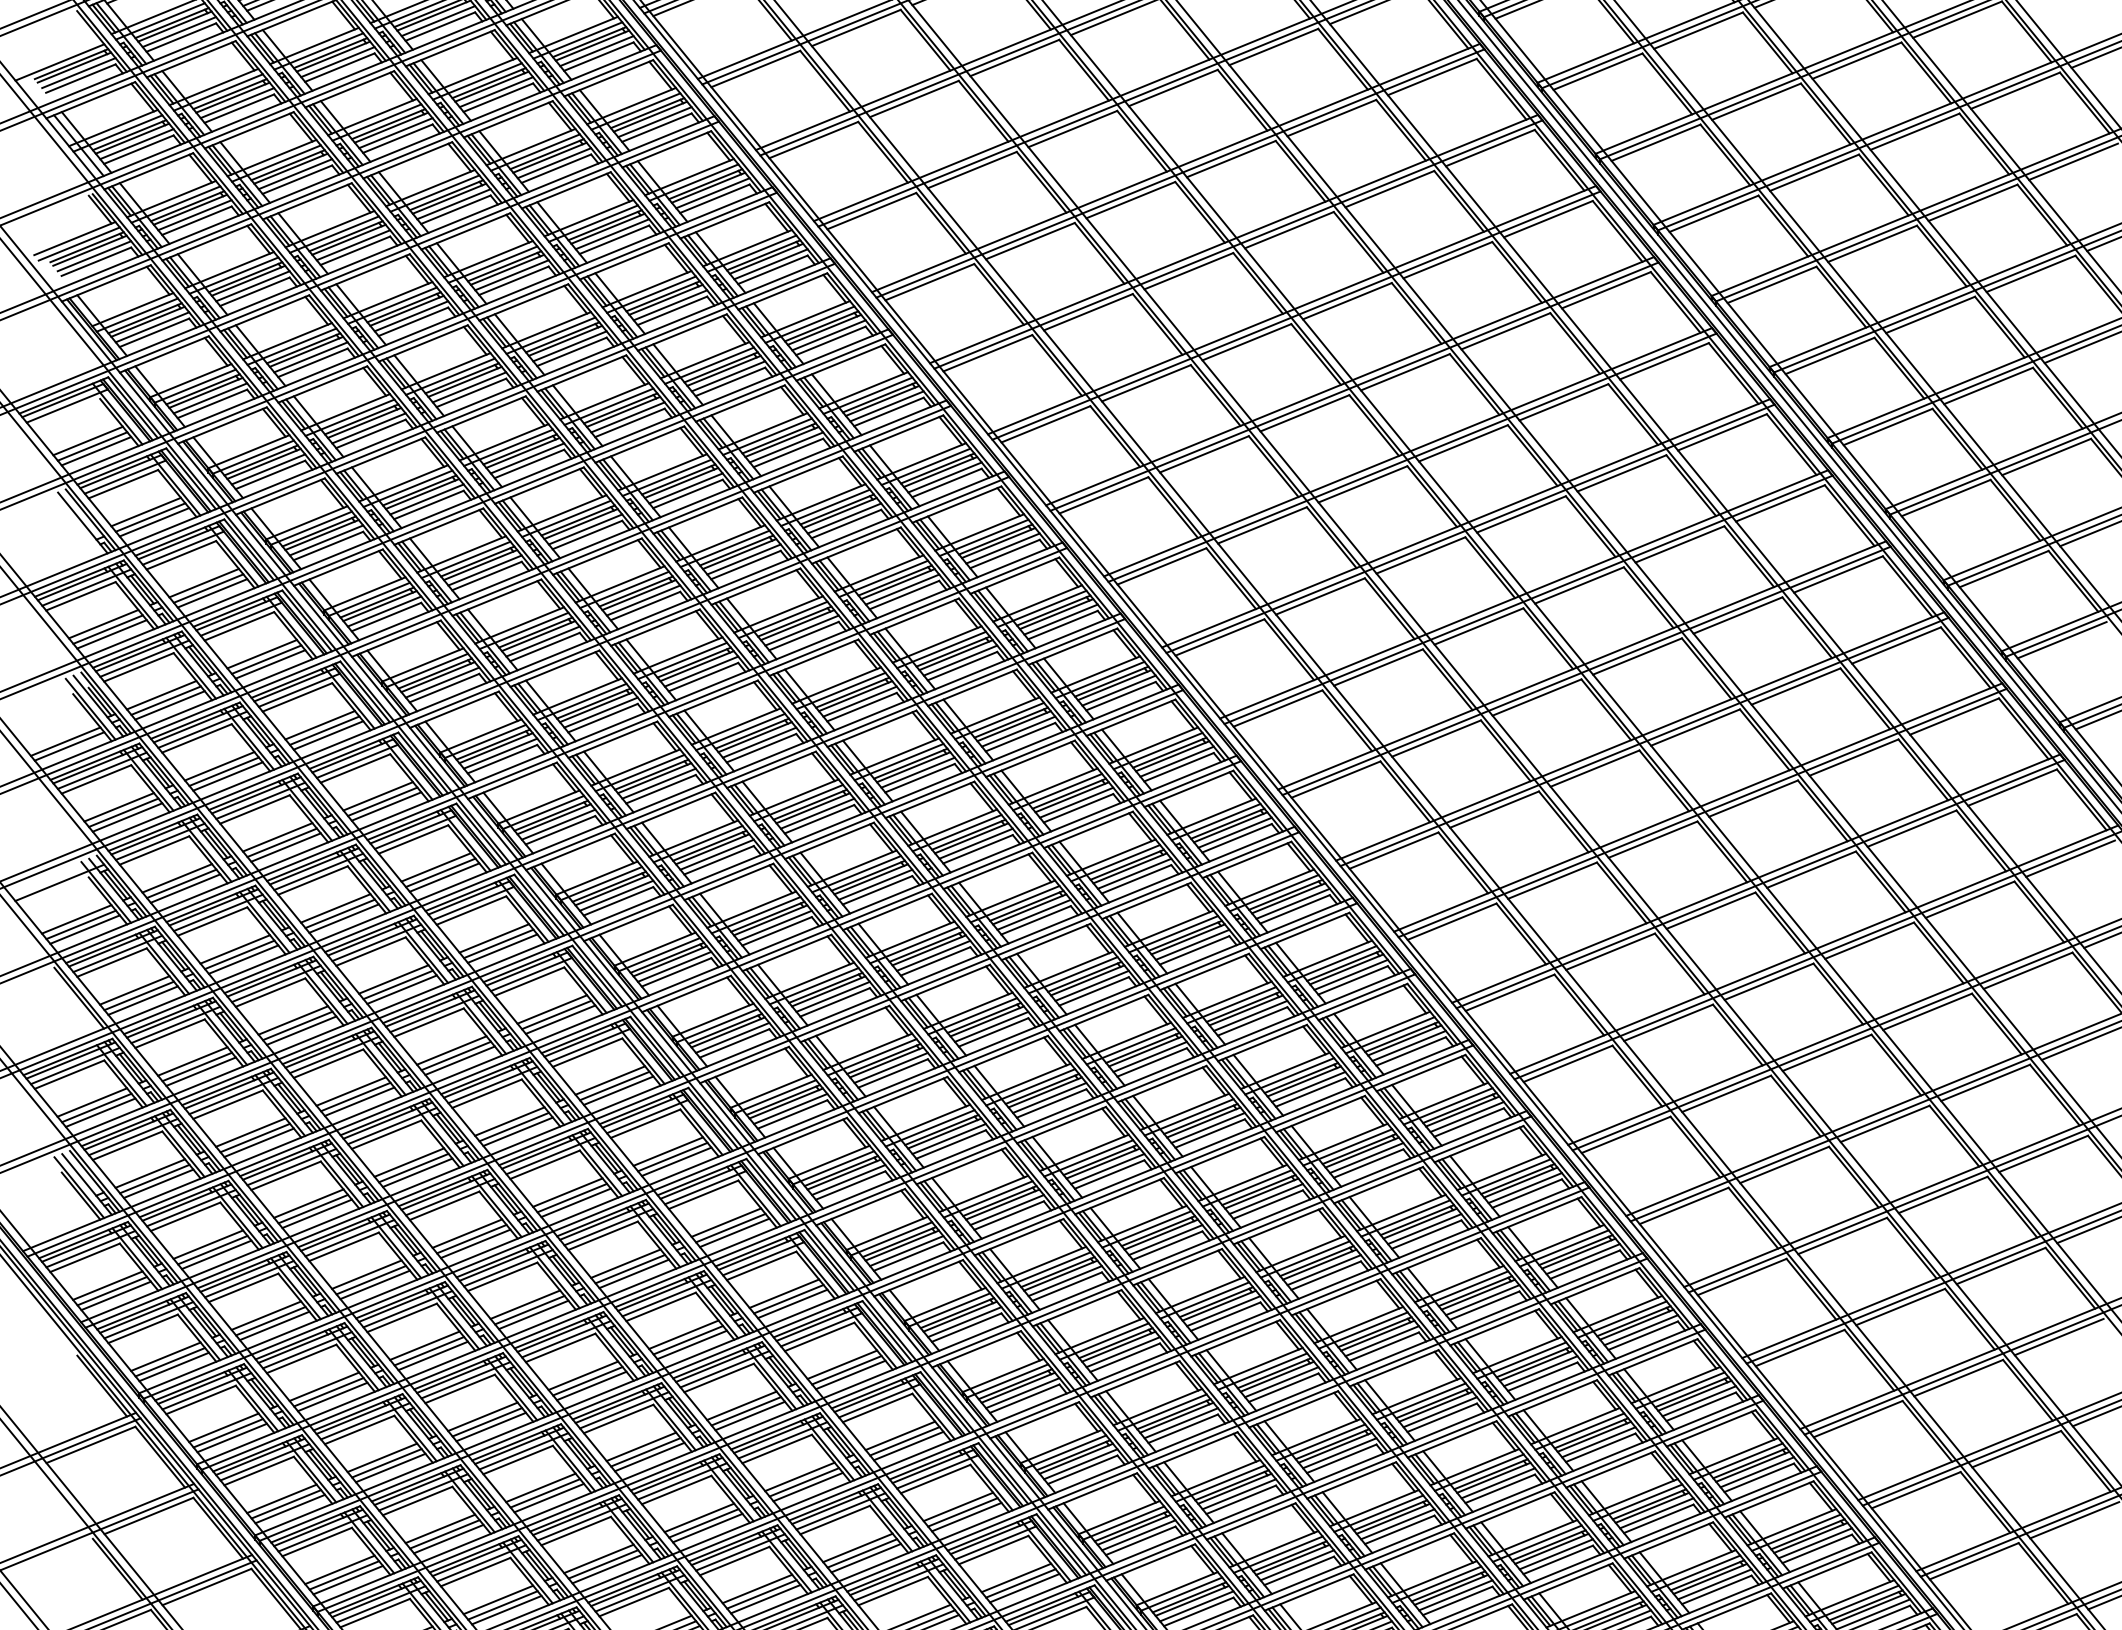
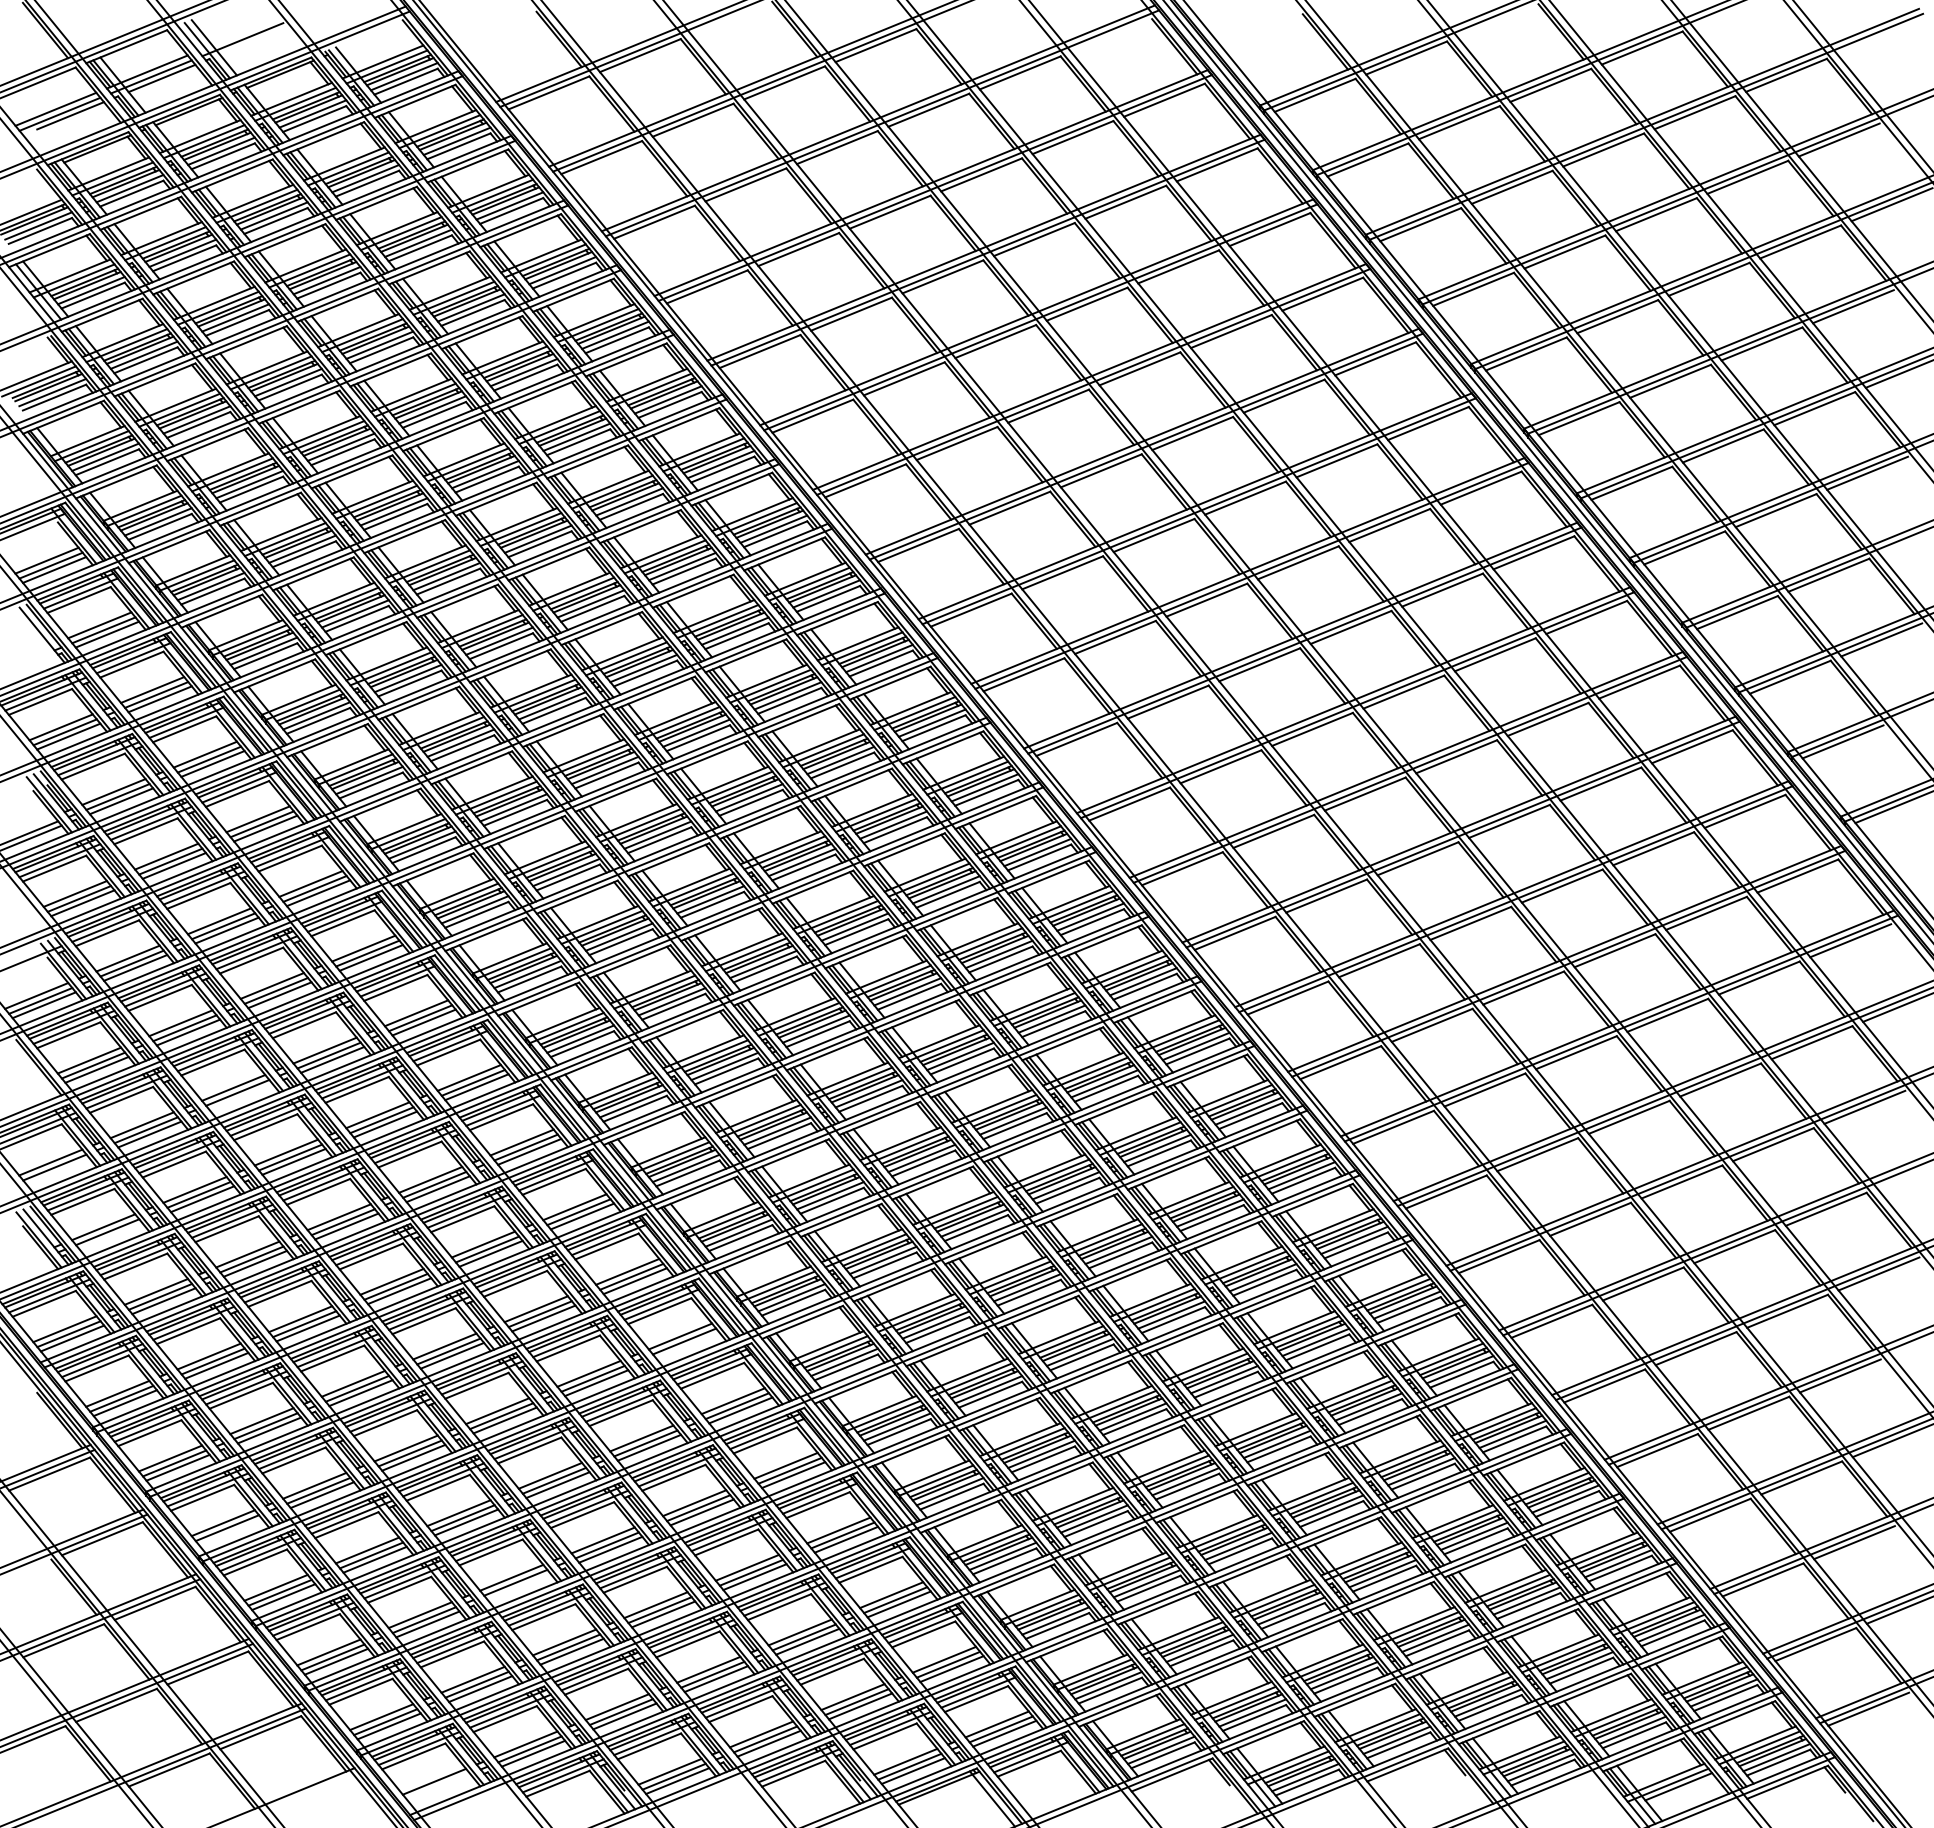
line: (300, 1031) -> (240, 1097), removed
line: (100, 1112) -> (58, 1171), removed
line: (157, 1183) -> (110, 1236), removed
line: (792, 1303) -> (687, 1345), removed
line: (289, 1509) -> (230, 1532), removed
line: (606, 1569) -> (518, 1587), removed

